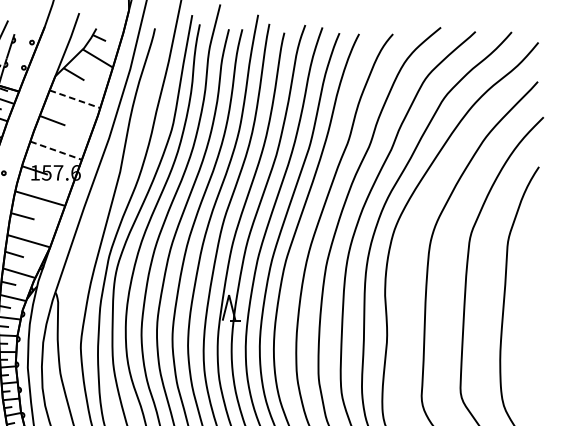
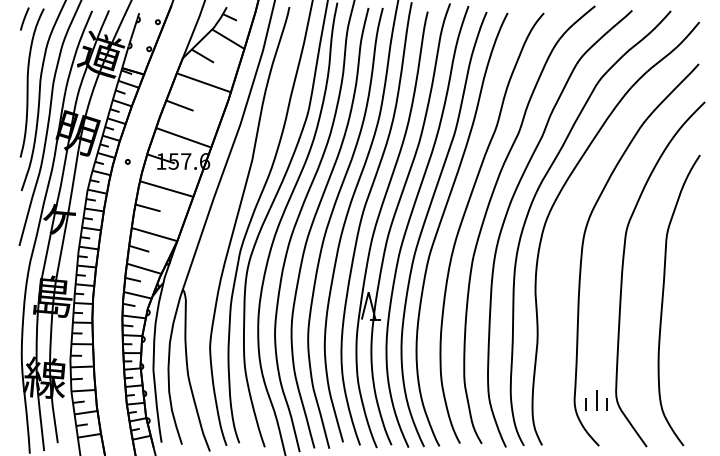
line: (74, 98) -> (203, 82), dashed -> solid
line: (56, 150) -> (184, 137), dashed -> solid
part: (442, 396) -> (596, 400), added

